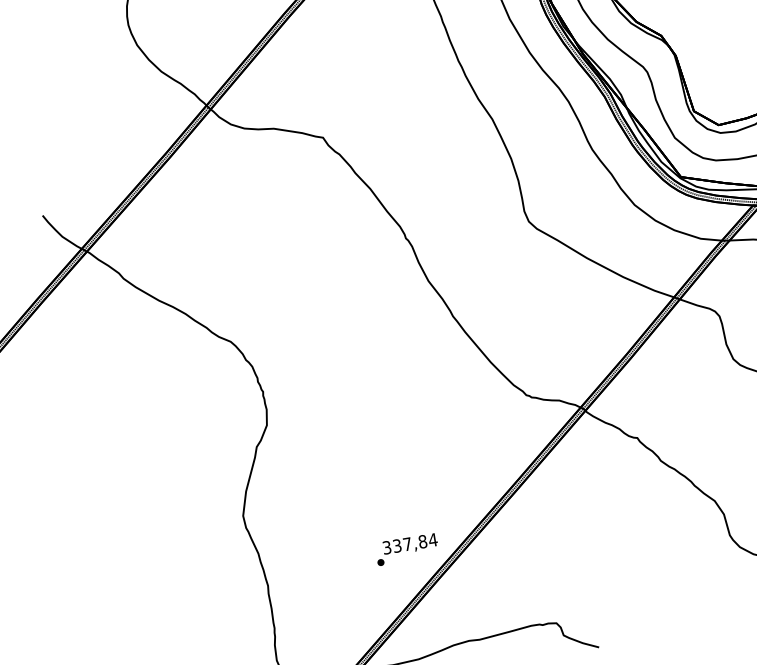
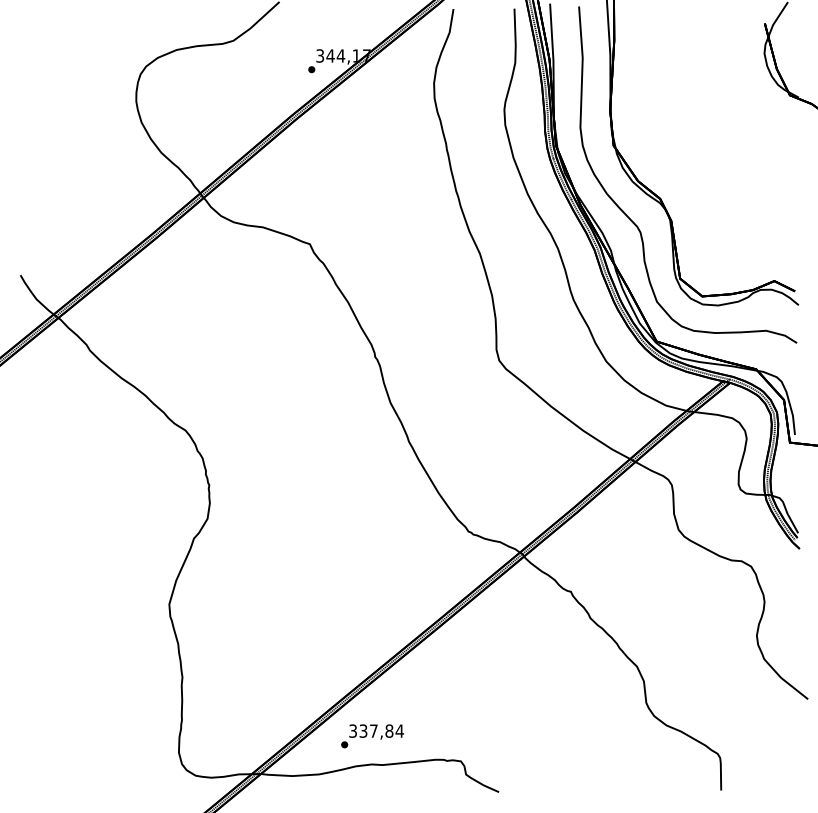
text: (407, 549) -> (372, 736), moved

